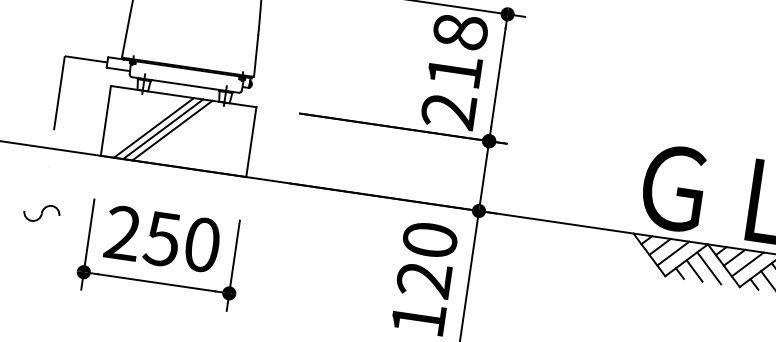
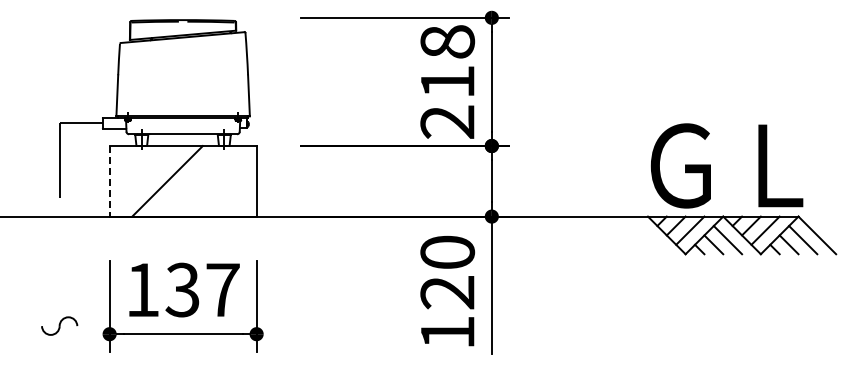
line: (105, 121) -> (109, 181), solid -> dashed
line: (153, 128) -> (157, 181), removed
line: (172, 130) -> (176, 181), removed
part: (41, 212) -> (59, 325), moved
text: (162, 238) -> (182, 289), 250 -> 137

